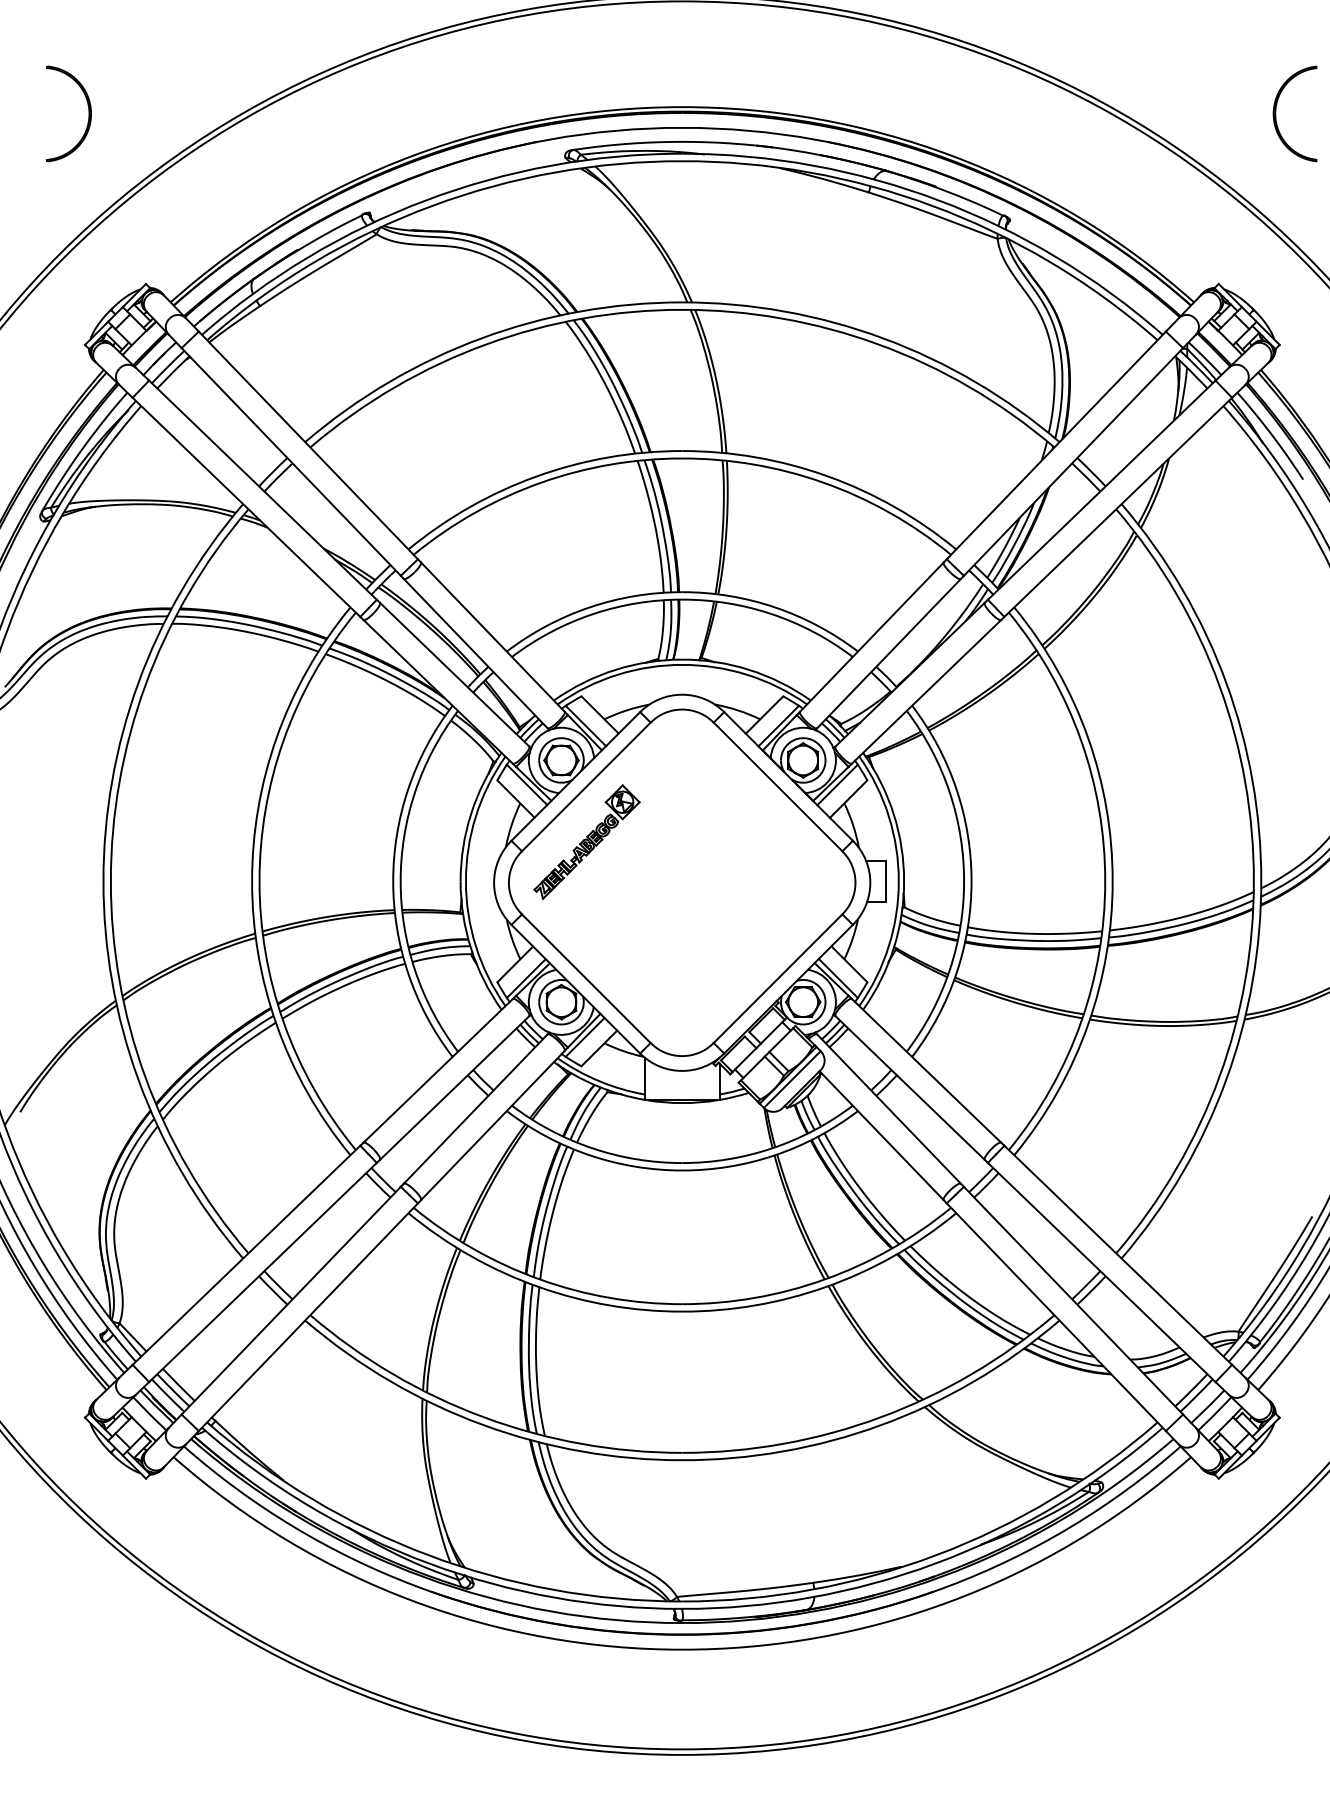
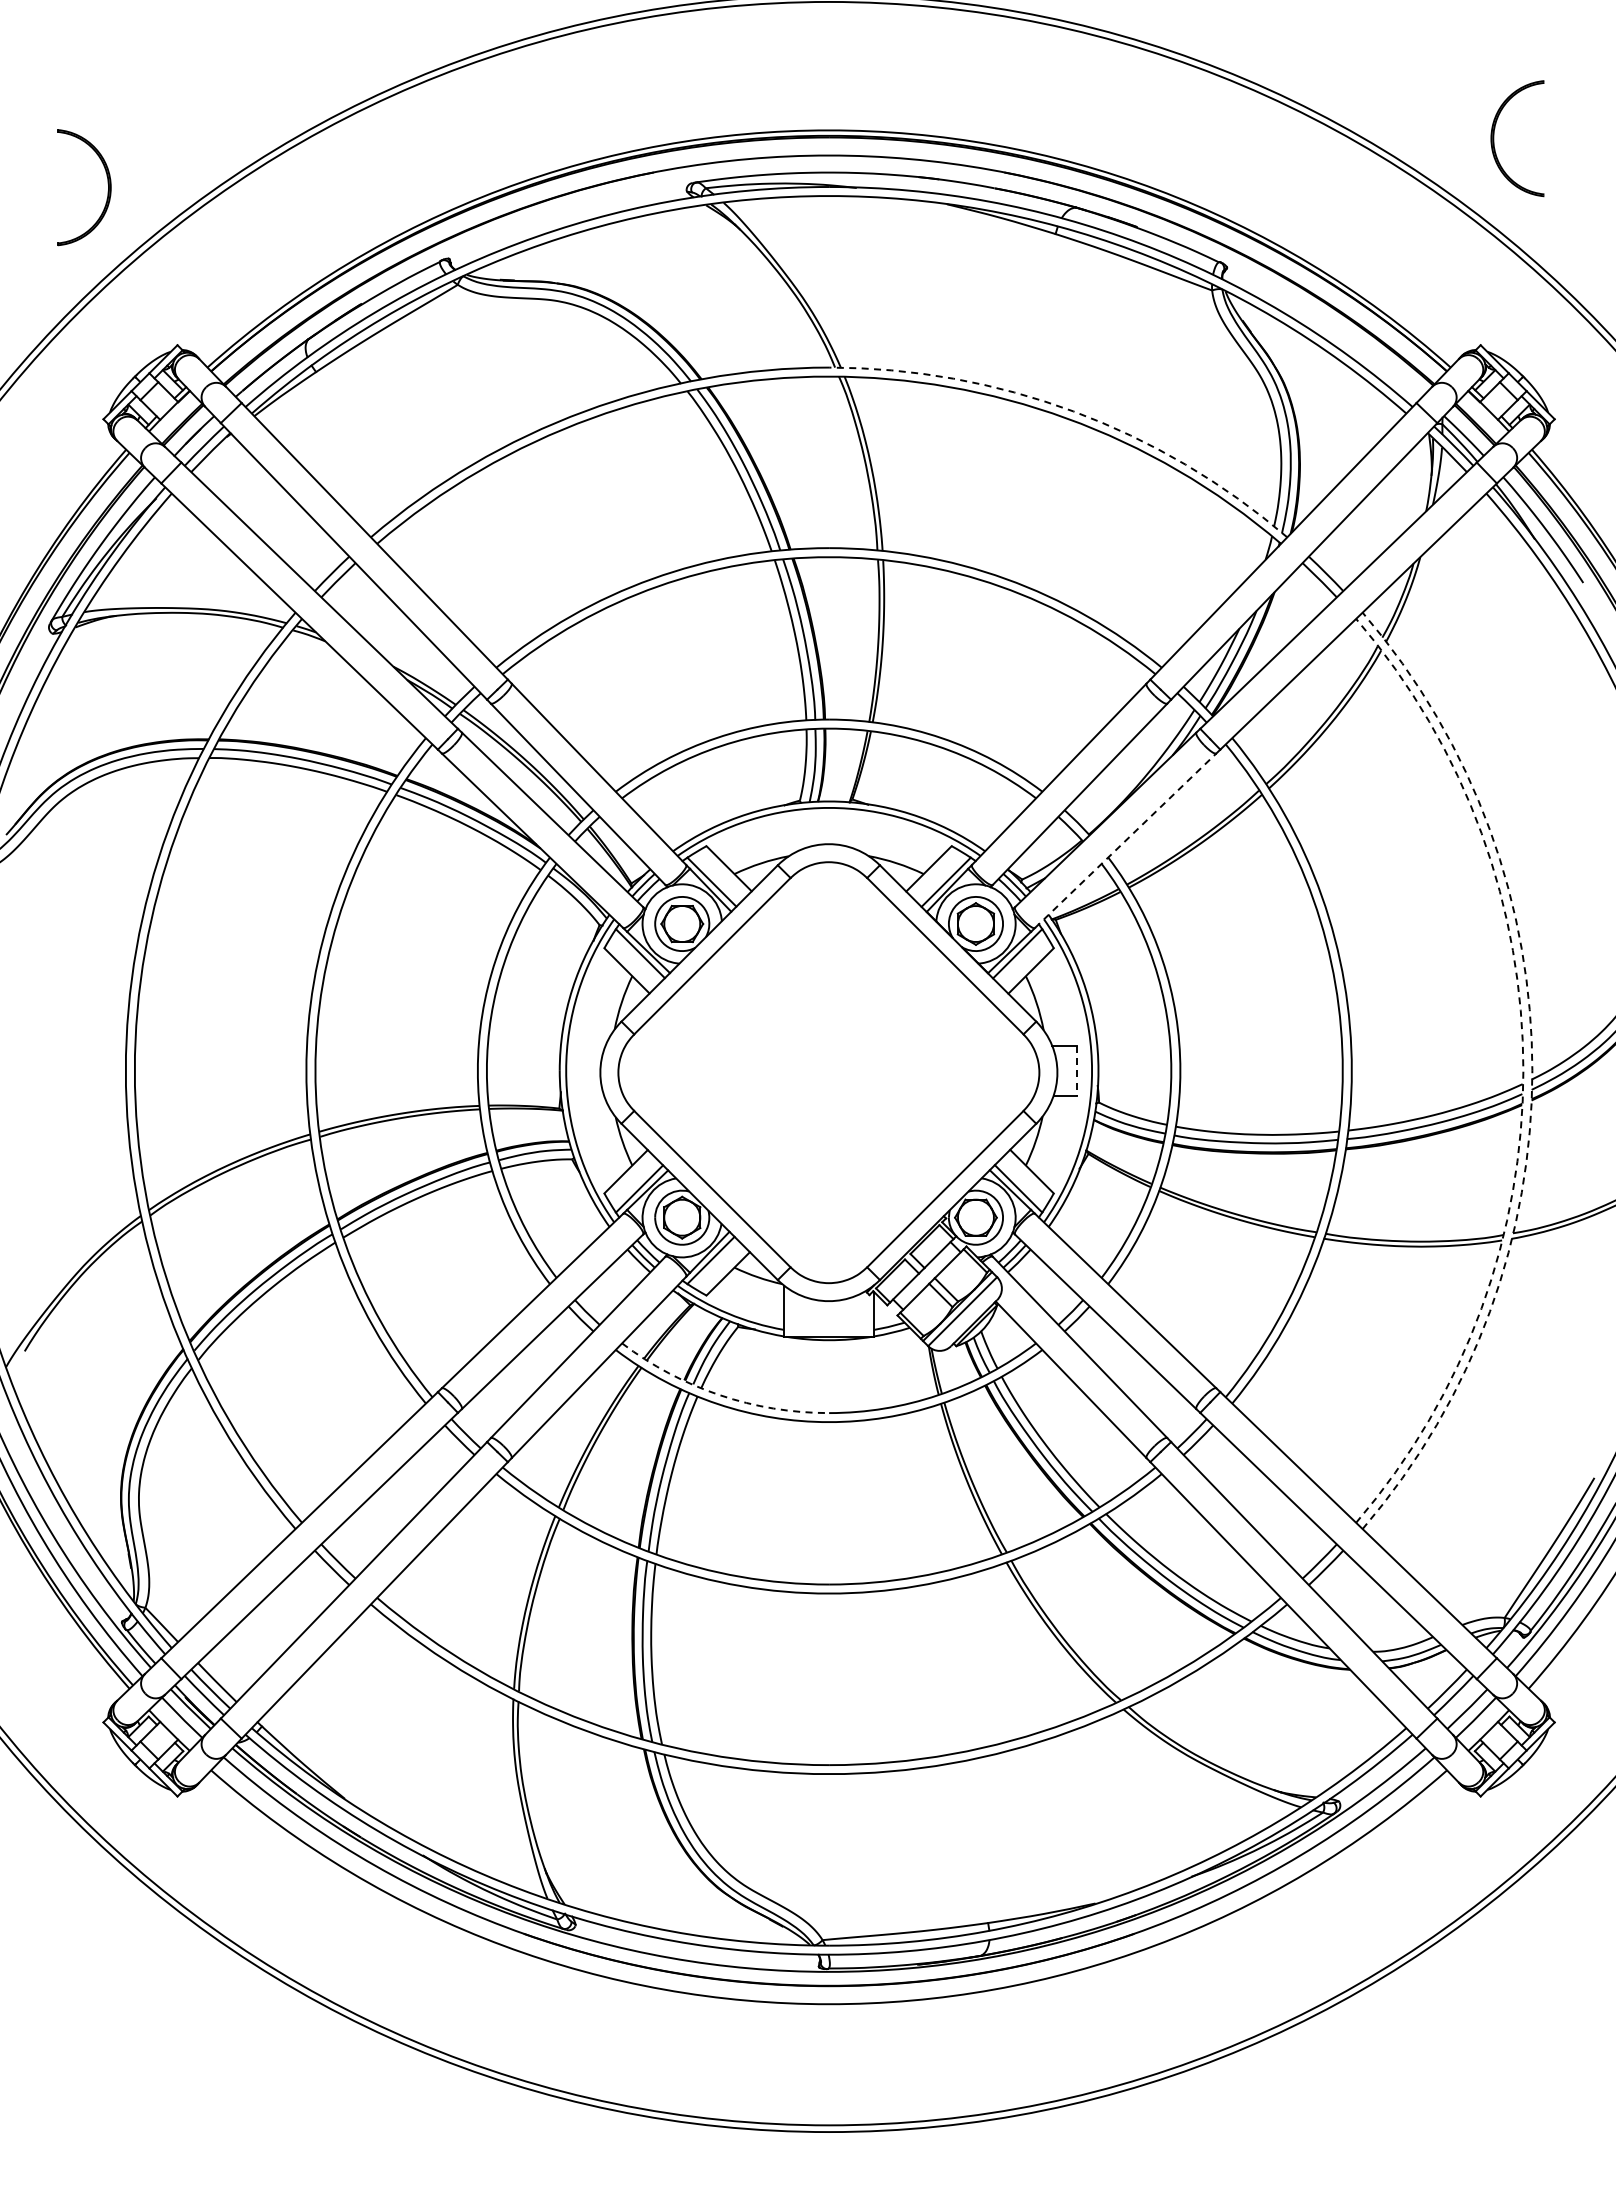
part: (88, 110) -> (107, 183), moved
part: (1276, 113) -> (1494, 138), moved
arc: (883, 338) -> (1073, 411), solid -> dashed
line: (926, 691) -> (1125, 840), solid -> dashed
part: (587, 842) -> (713, 1023), removed
line: (886, 881) -> (1076, 1071), solid -> dashed
arc: (1253, 881) -> (1523, 1070), solid -> dashed
arc: (1261, 881) -> (1532, 1070), solid -> dashed
arc: (592, 1148) -> (719, 1395), solid -> dashed

